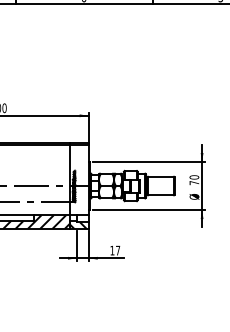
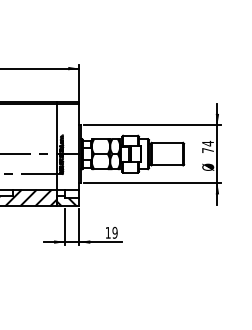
text: (194, 177) -> (208, 143), 70 -> 74
text: (118, 250) -> (115, 232), 17 -> 19

